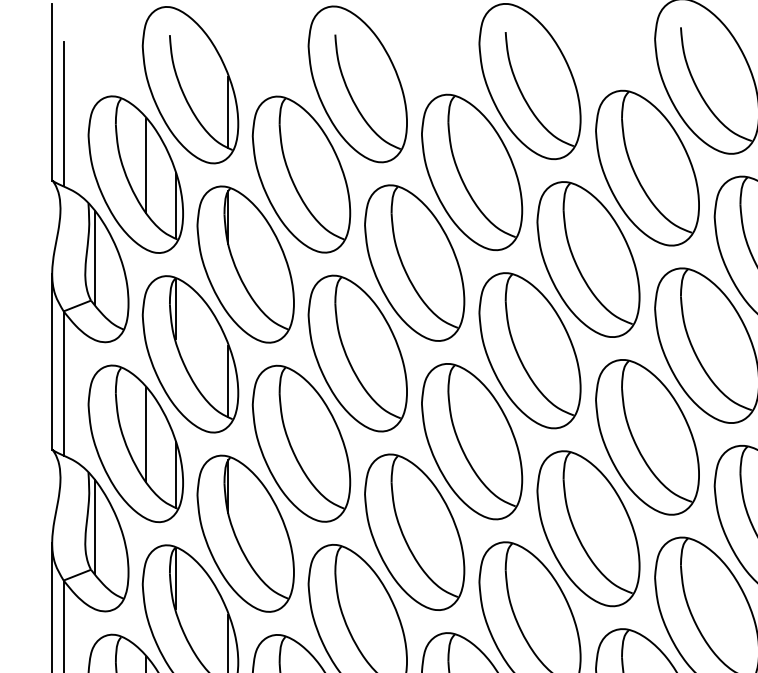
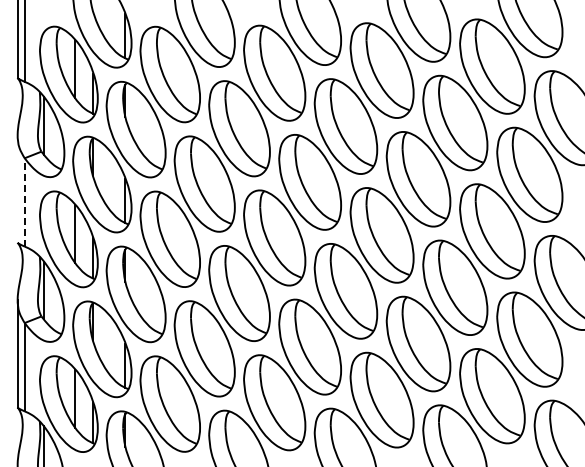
line: (51, 360) -> (17, 188), removed
line: (63, 381) -> (24, 201), solid -> dashed

